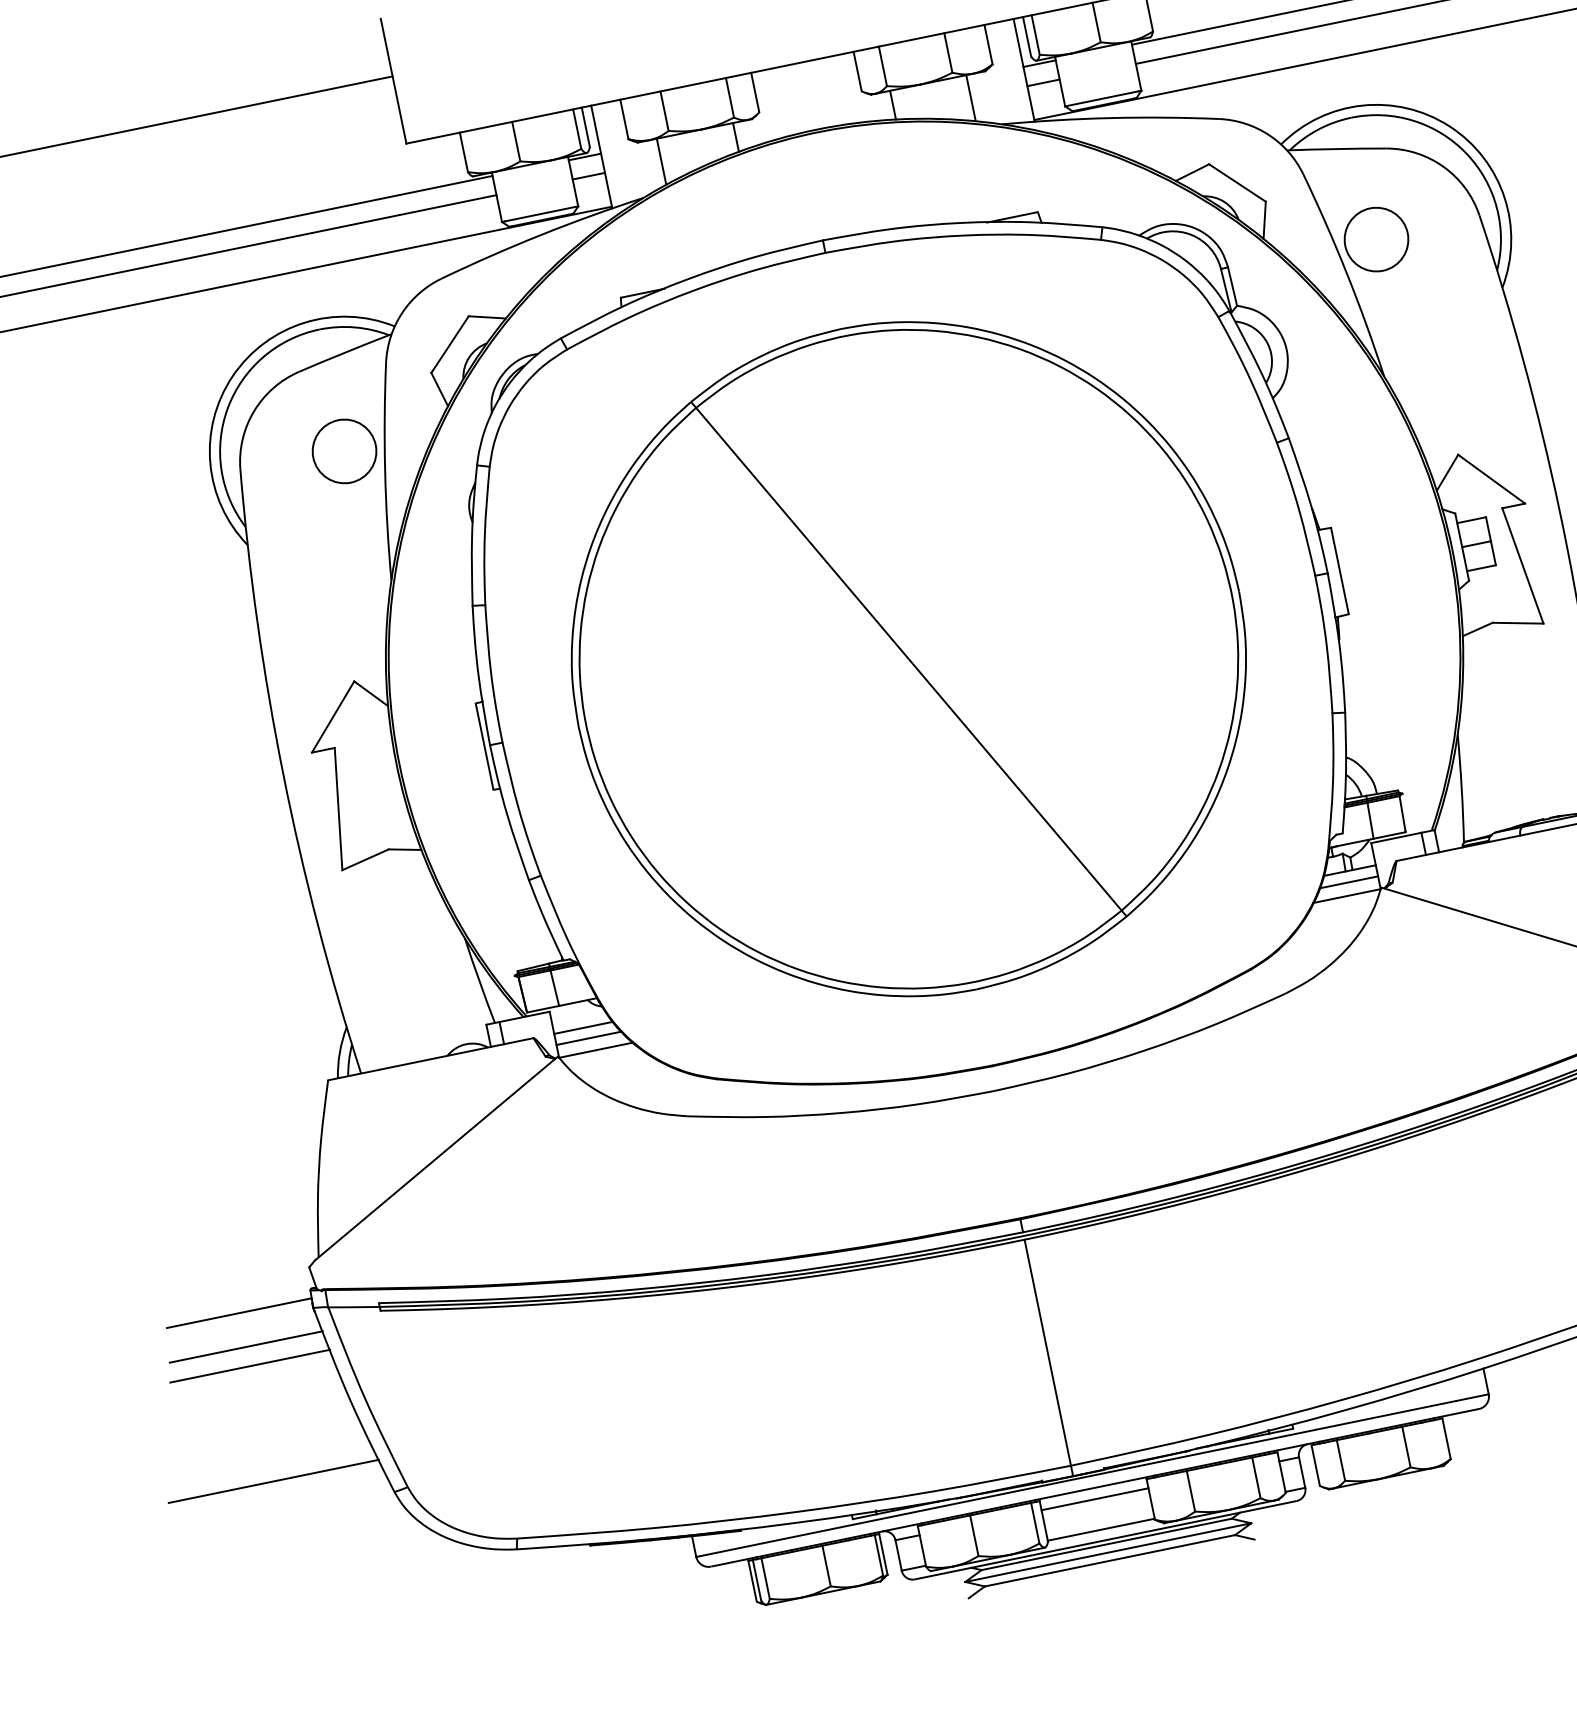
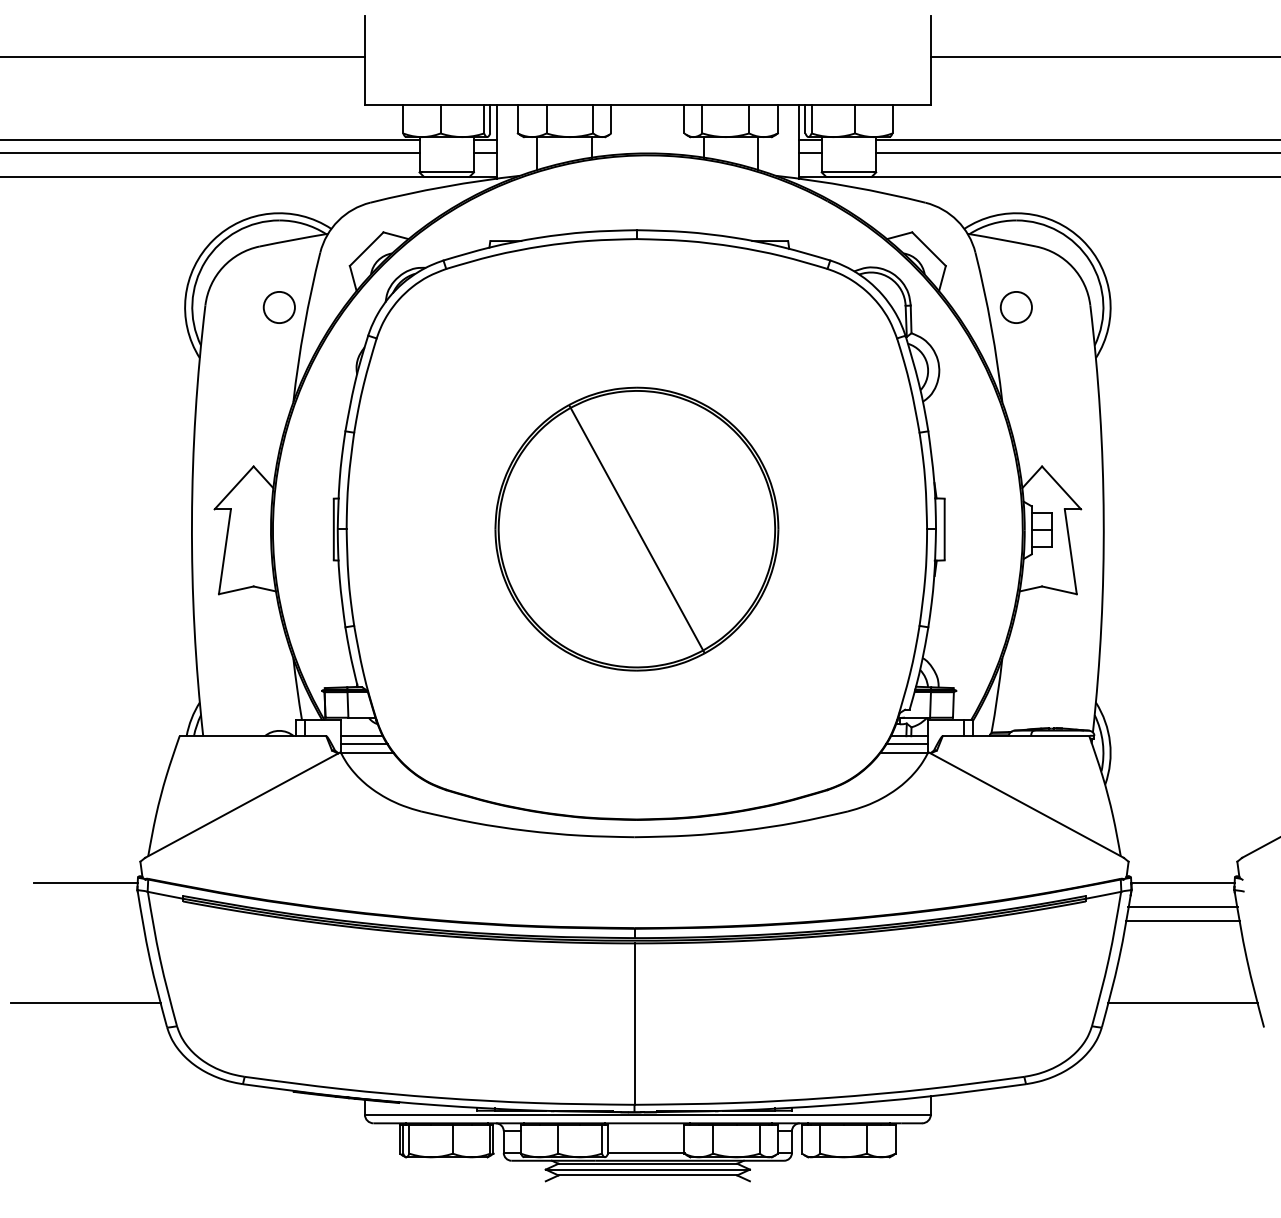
circle: (1376, 239) -> (1016, 307), size x0.7
circle: (344, 451) -> (279, 307), size x0.7
part: (908, 658) -> (636, 528), size x0.6
line: (245, 1347) -> (85, 907), removed
line: (249, 1366) -> (85, 921), removed
line: (1095, 1499) -> (646, 1131), removed

